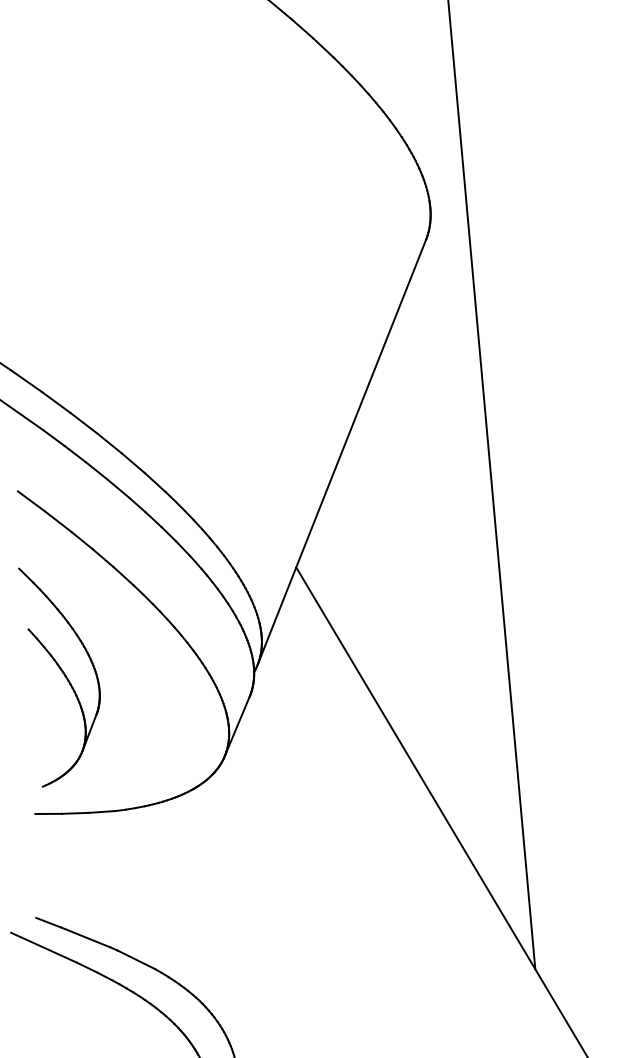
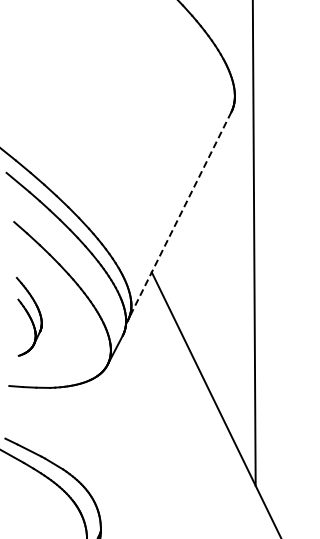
line: (341, 451) -> (179, 215), solid -> dashed
part: (63, 674) -> (29, 316), size x0.7

